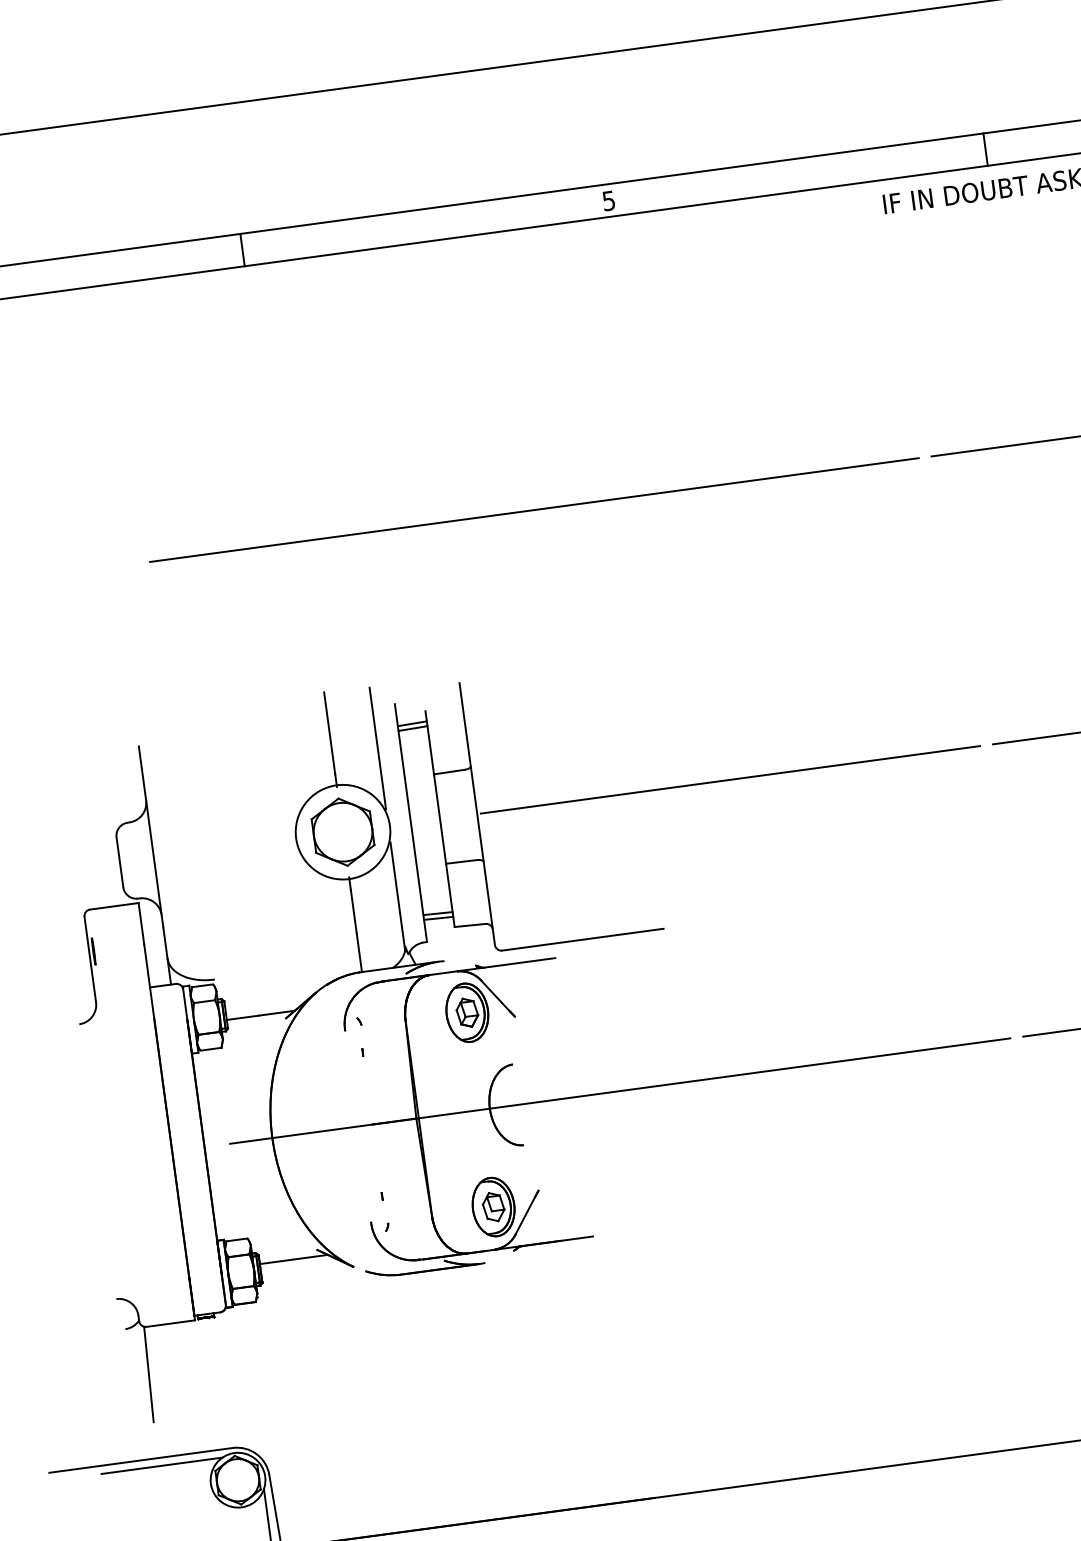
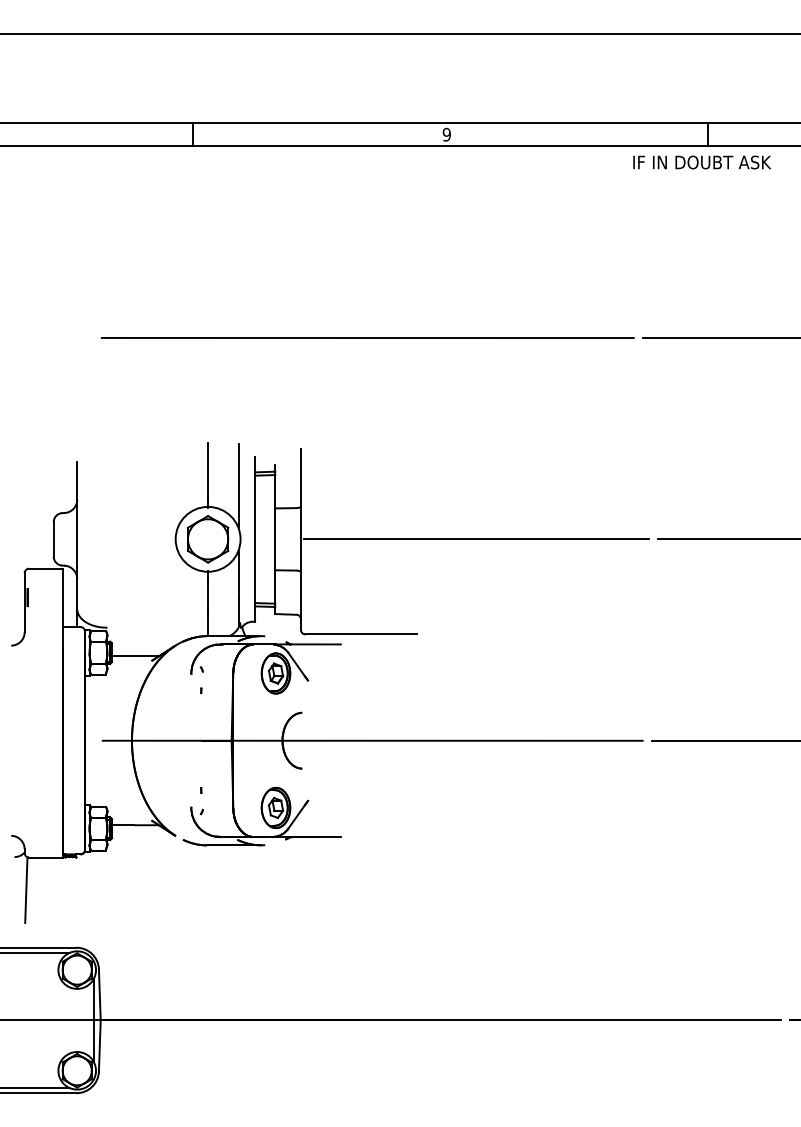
text: (608, 200) -> (446, 134), 5 -> 9

